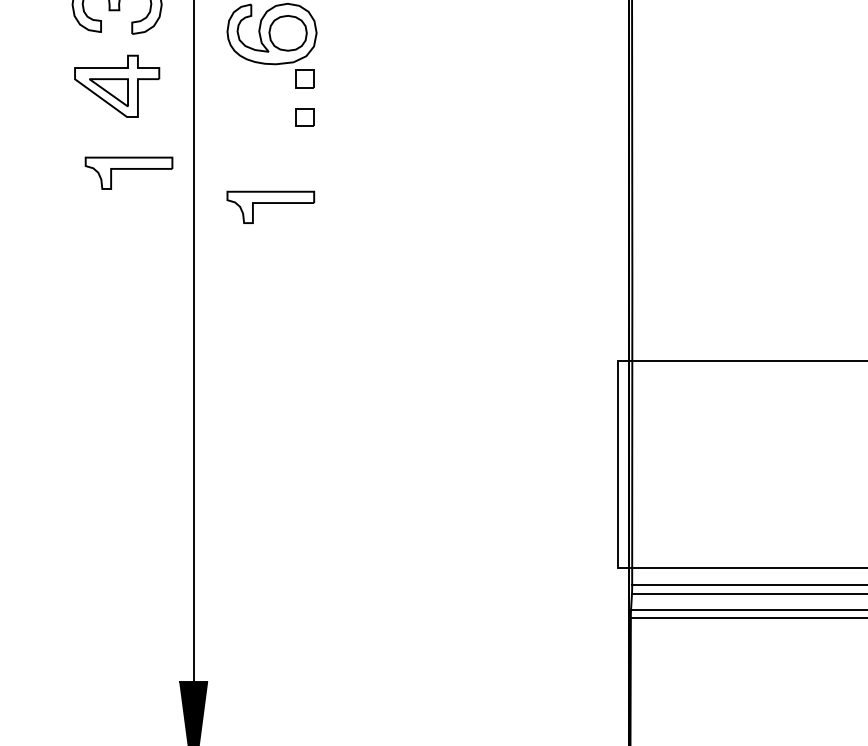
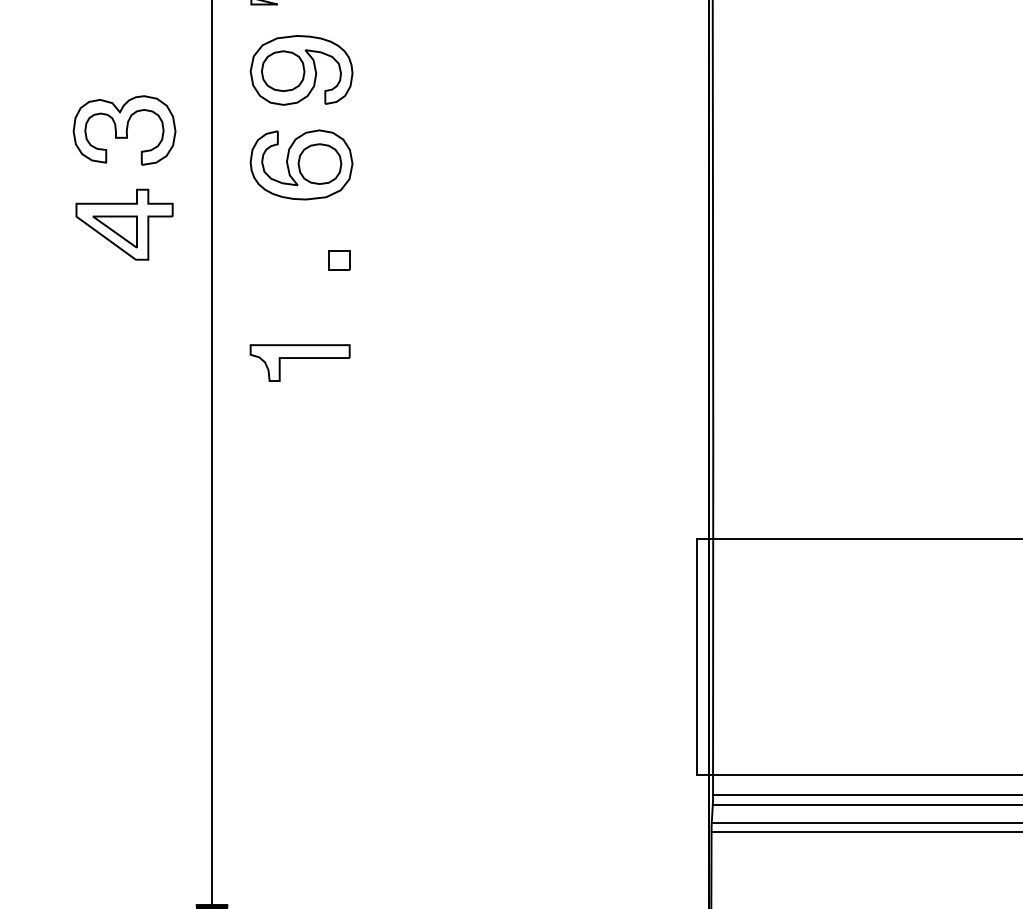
part: (305, 79) -> (339, 216), removed
part: (128, 172) -> (137, 323), removed

